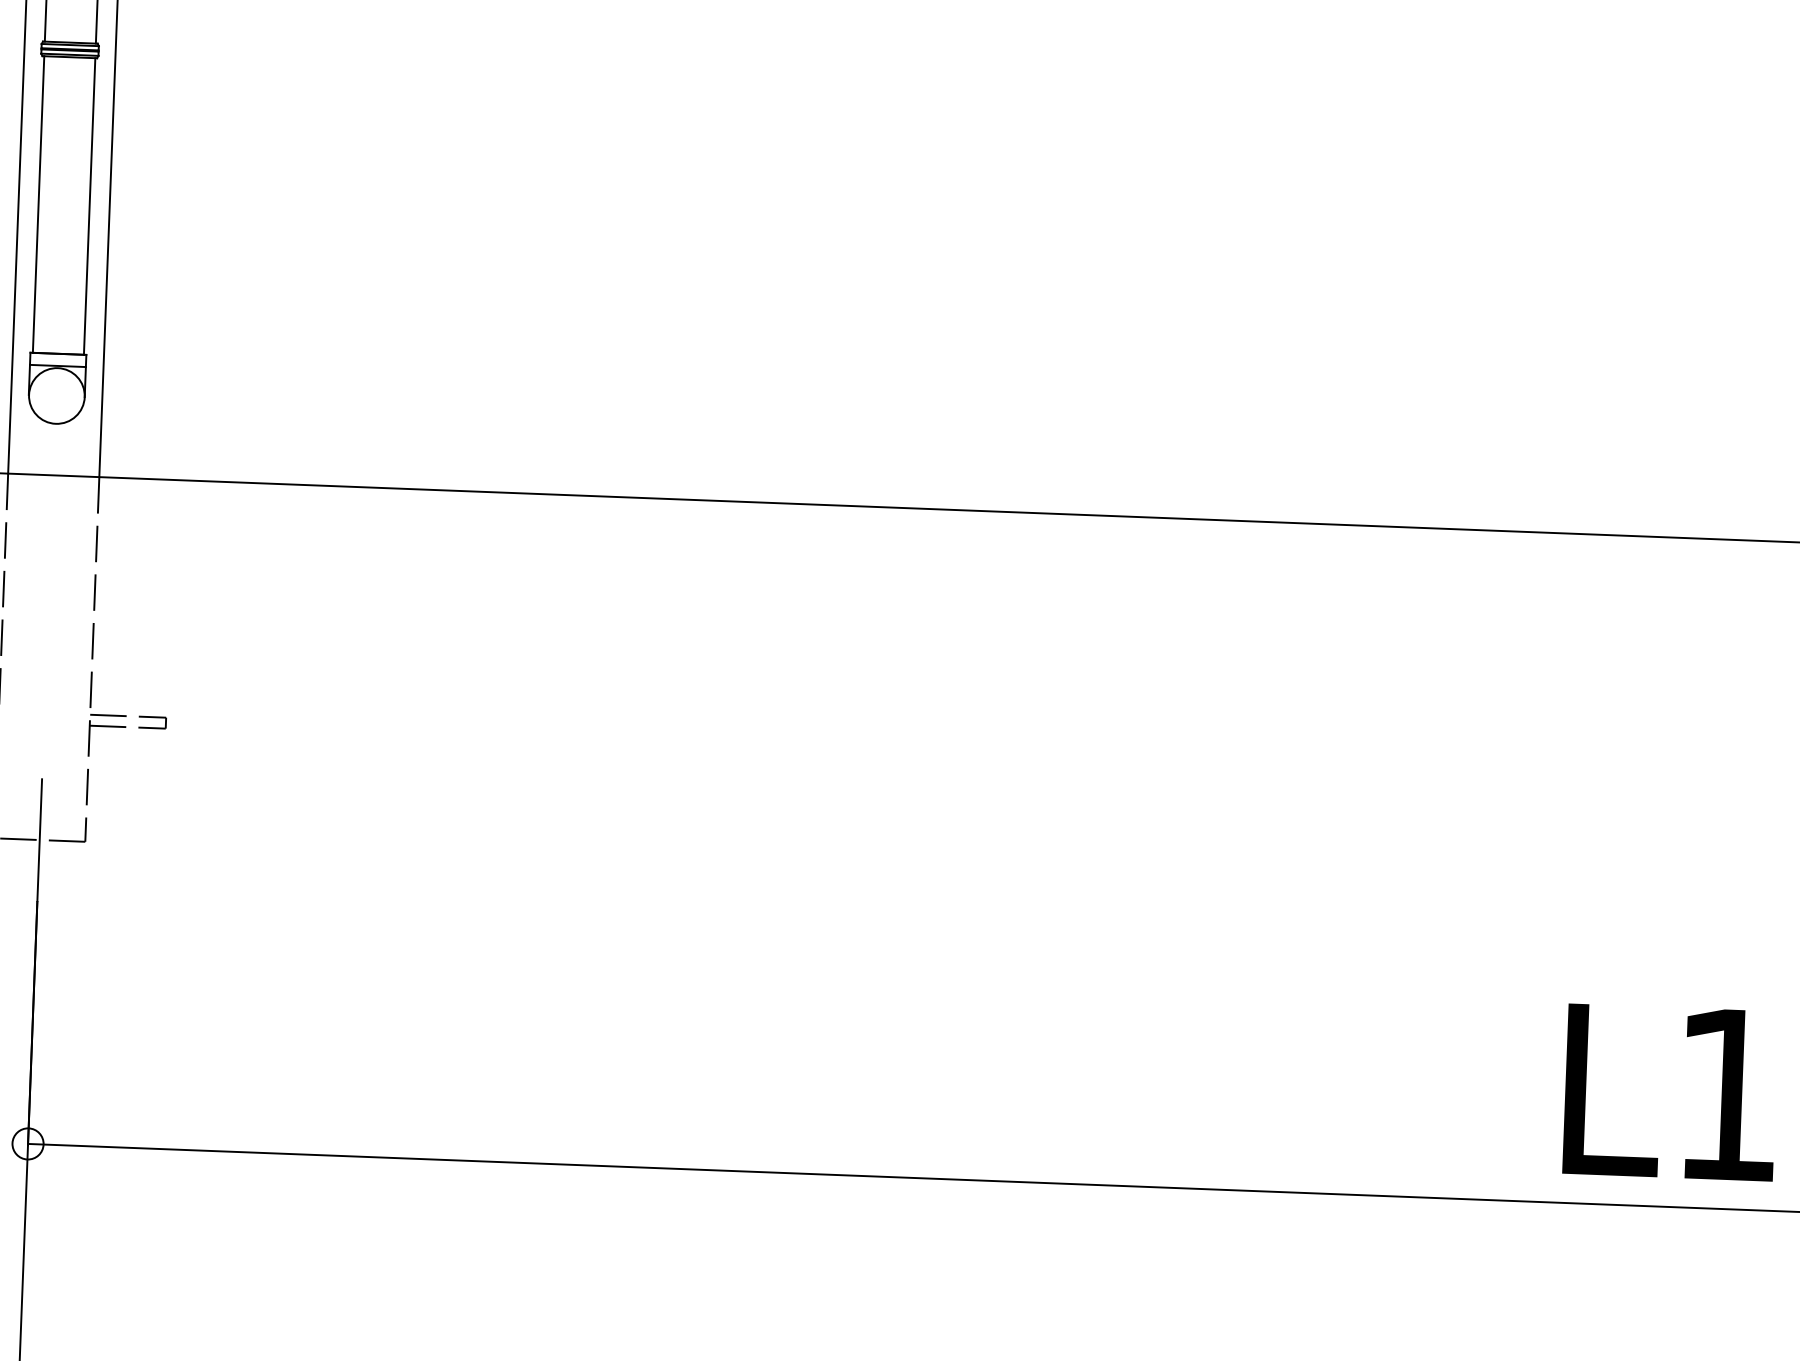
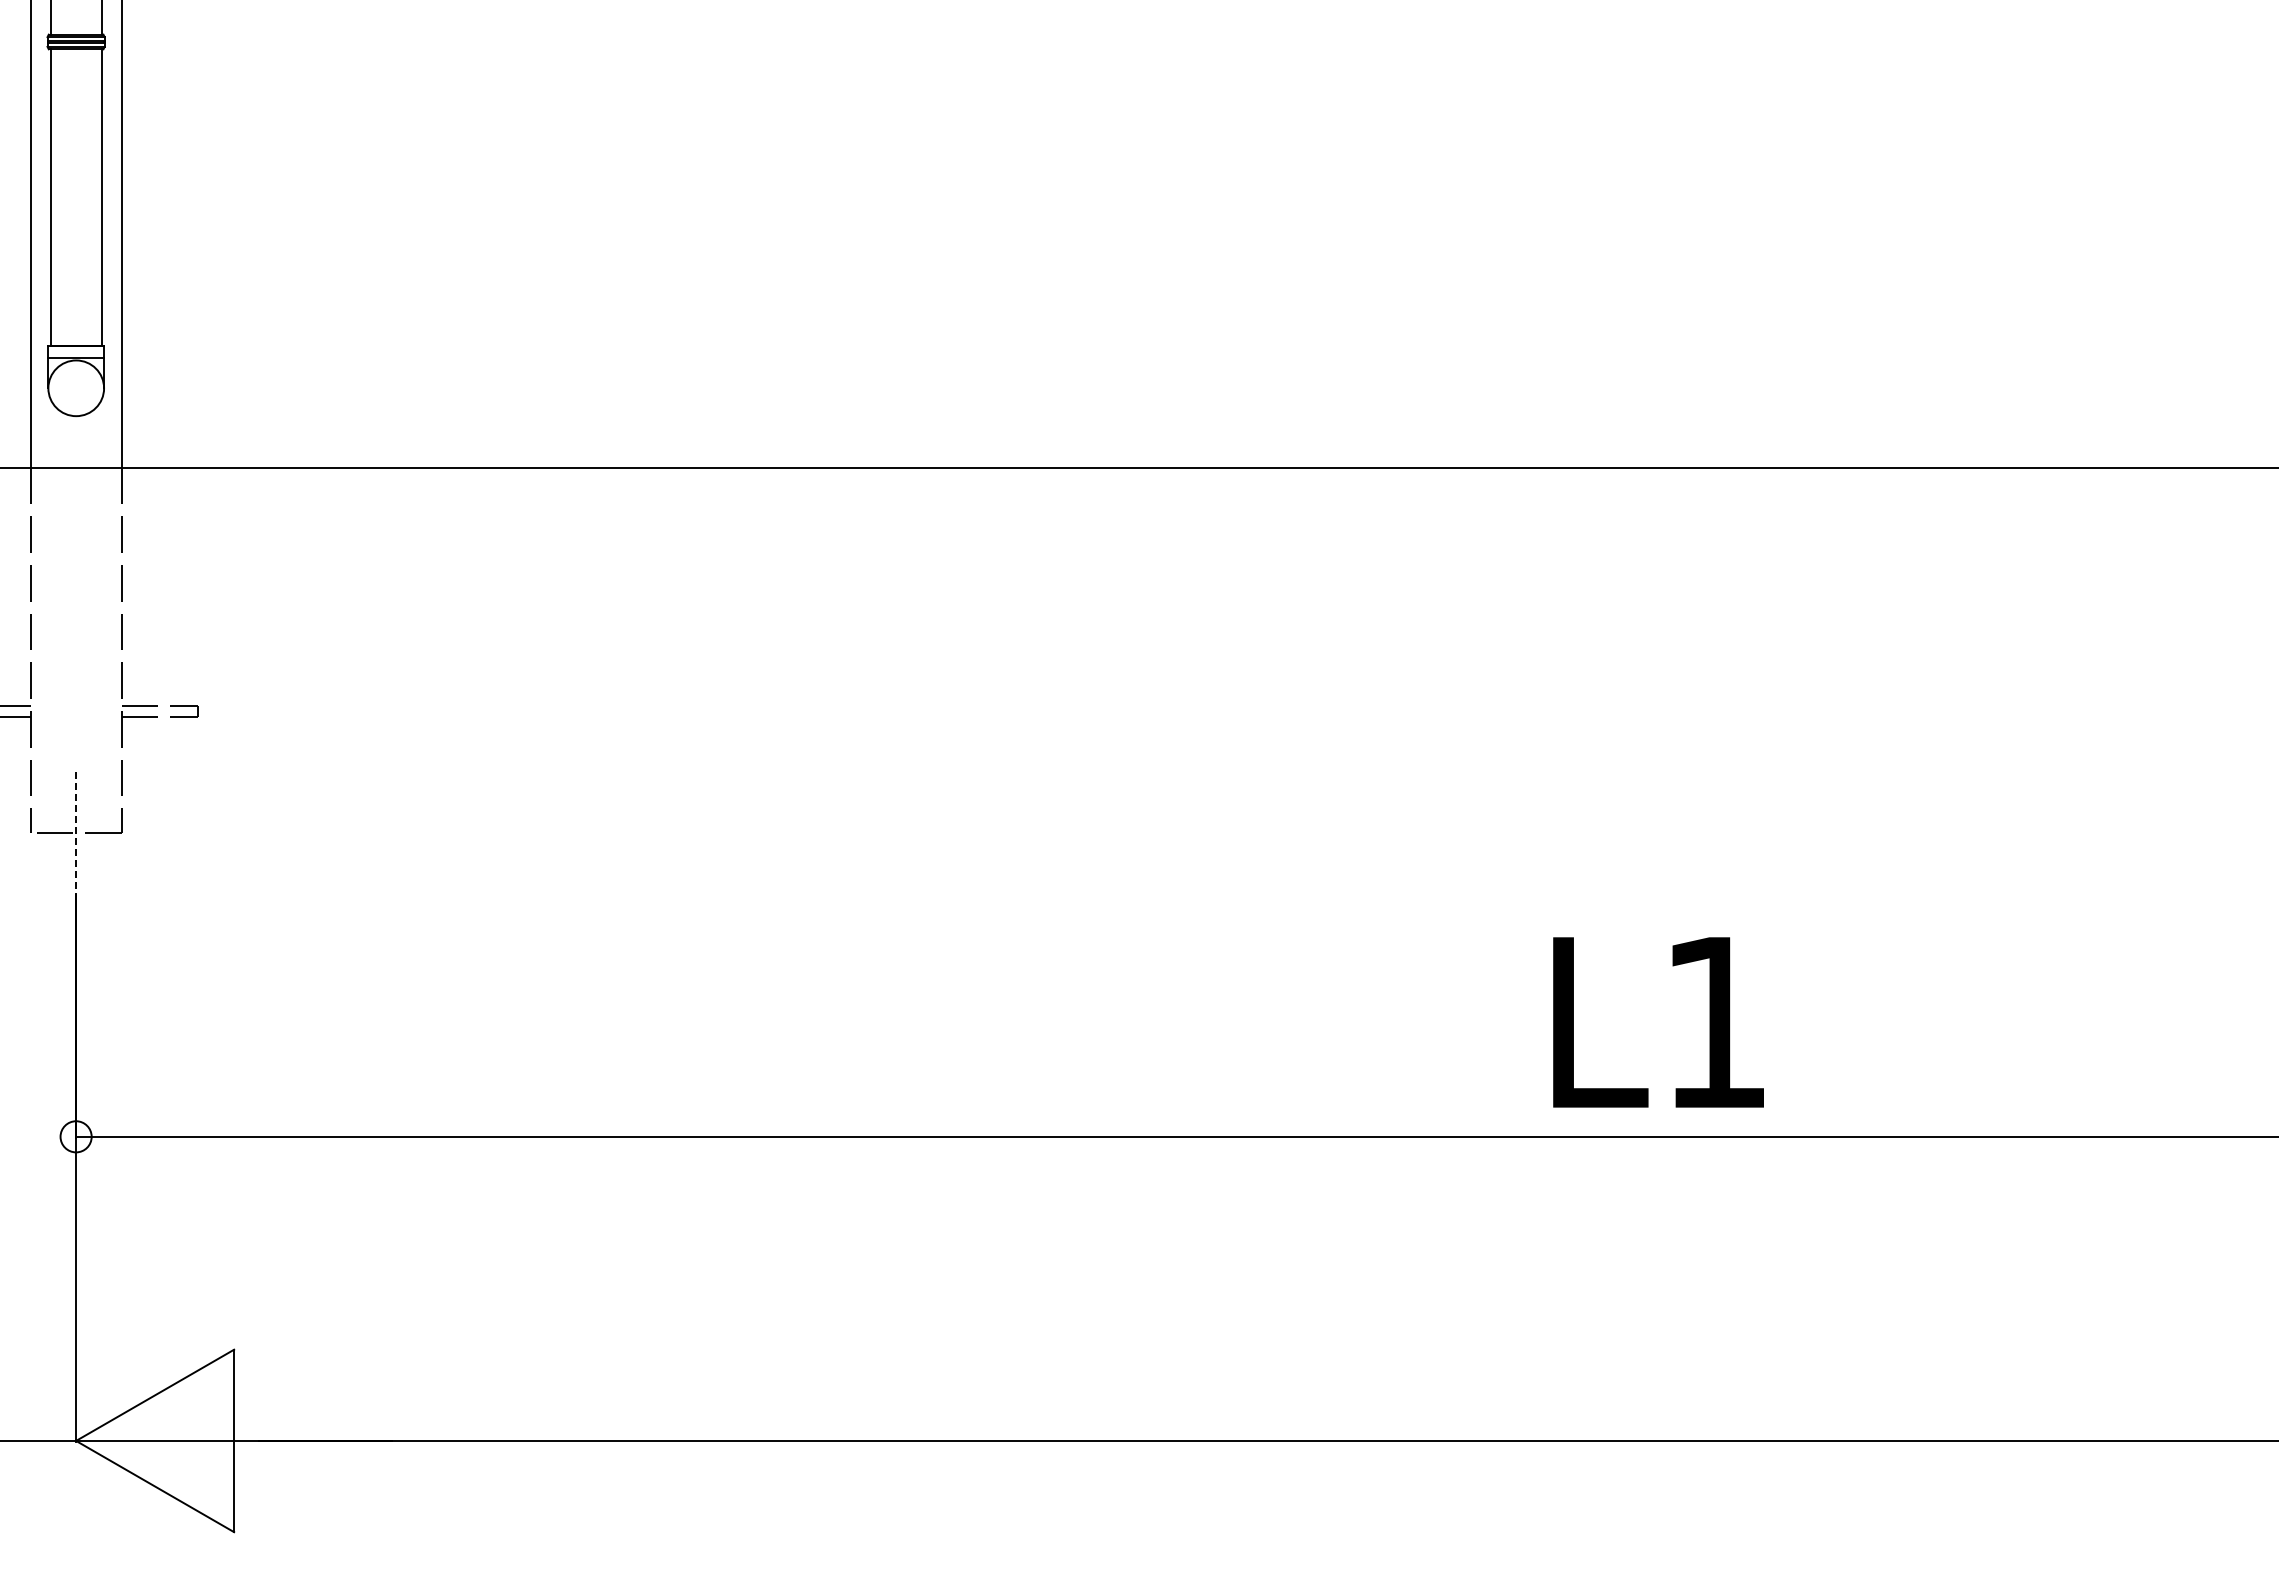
line: (40, 839) -> (76, 832), solid -> dashed
text: (1670, 1092) -> (1658, 1022), moved

